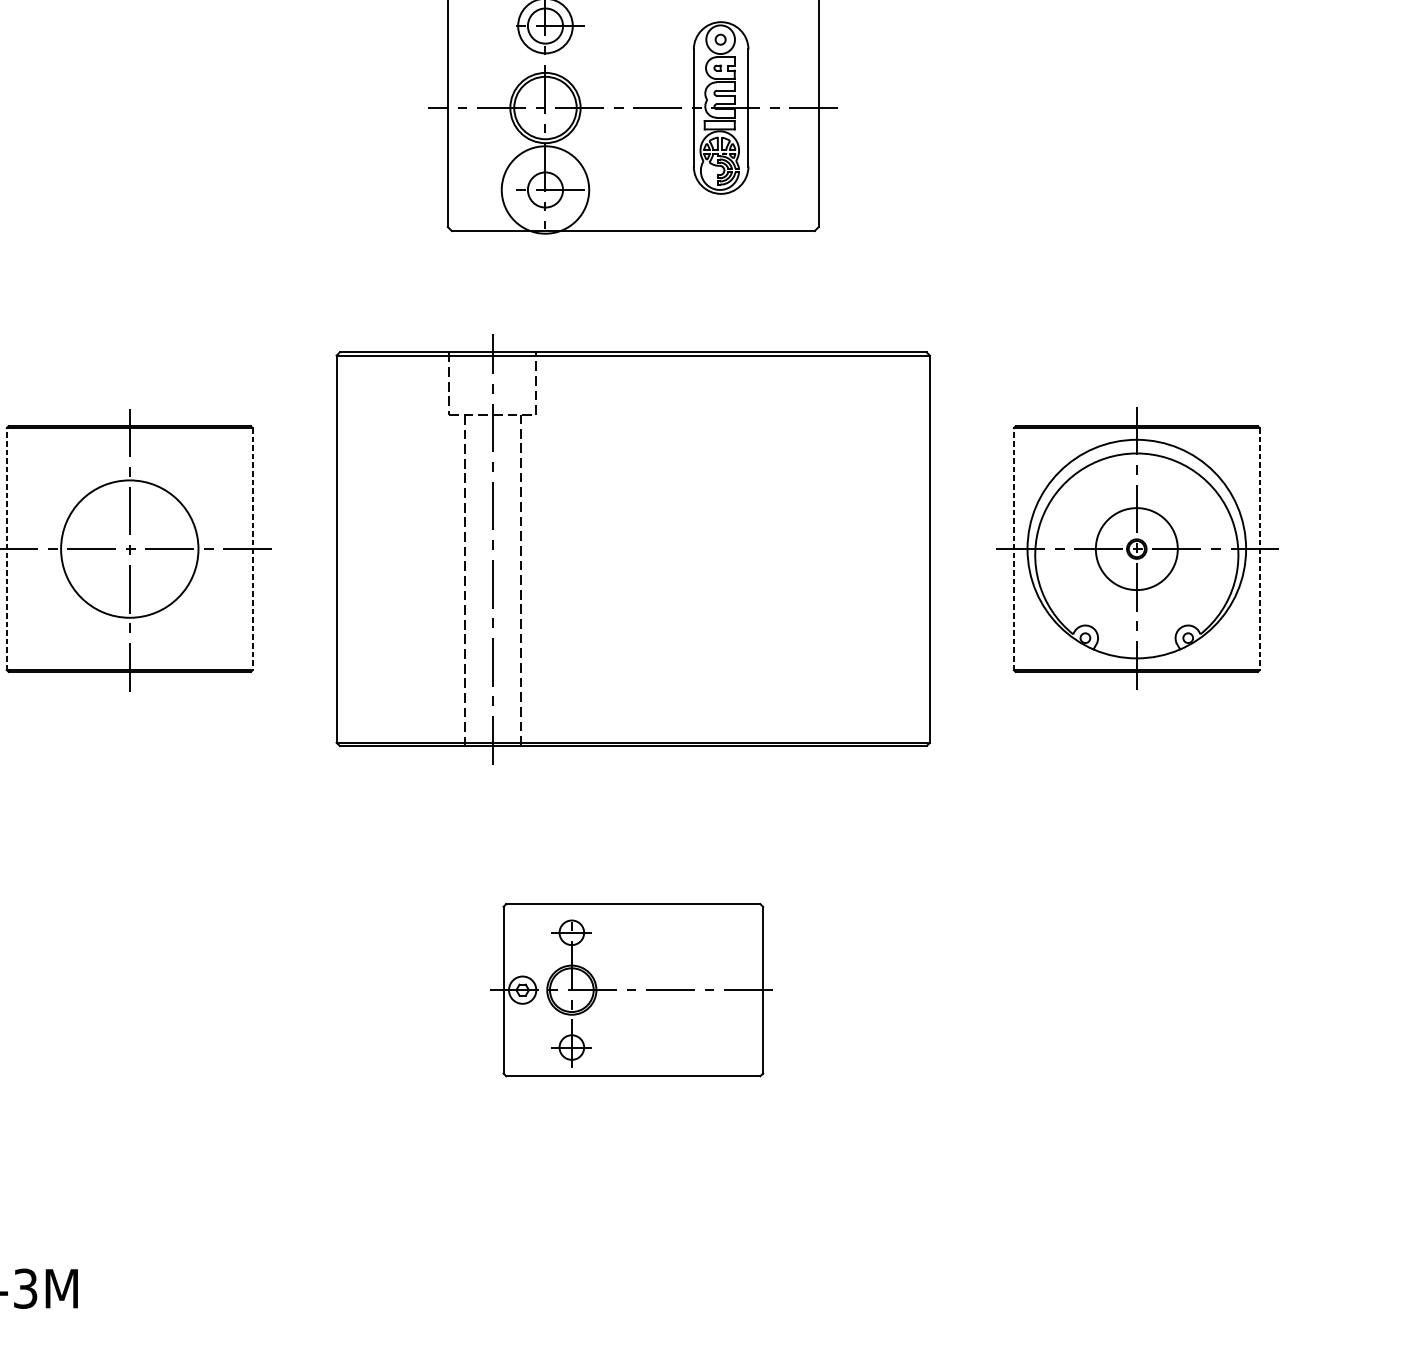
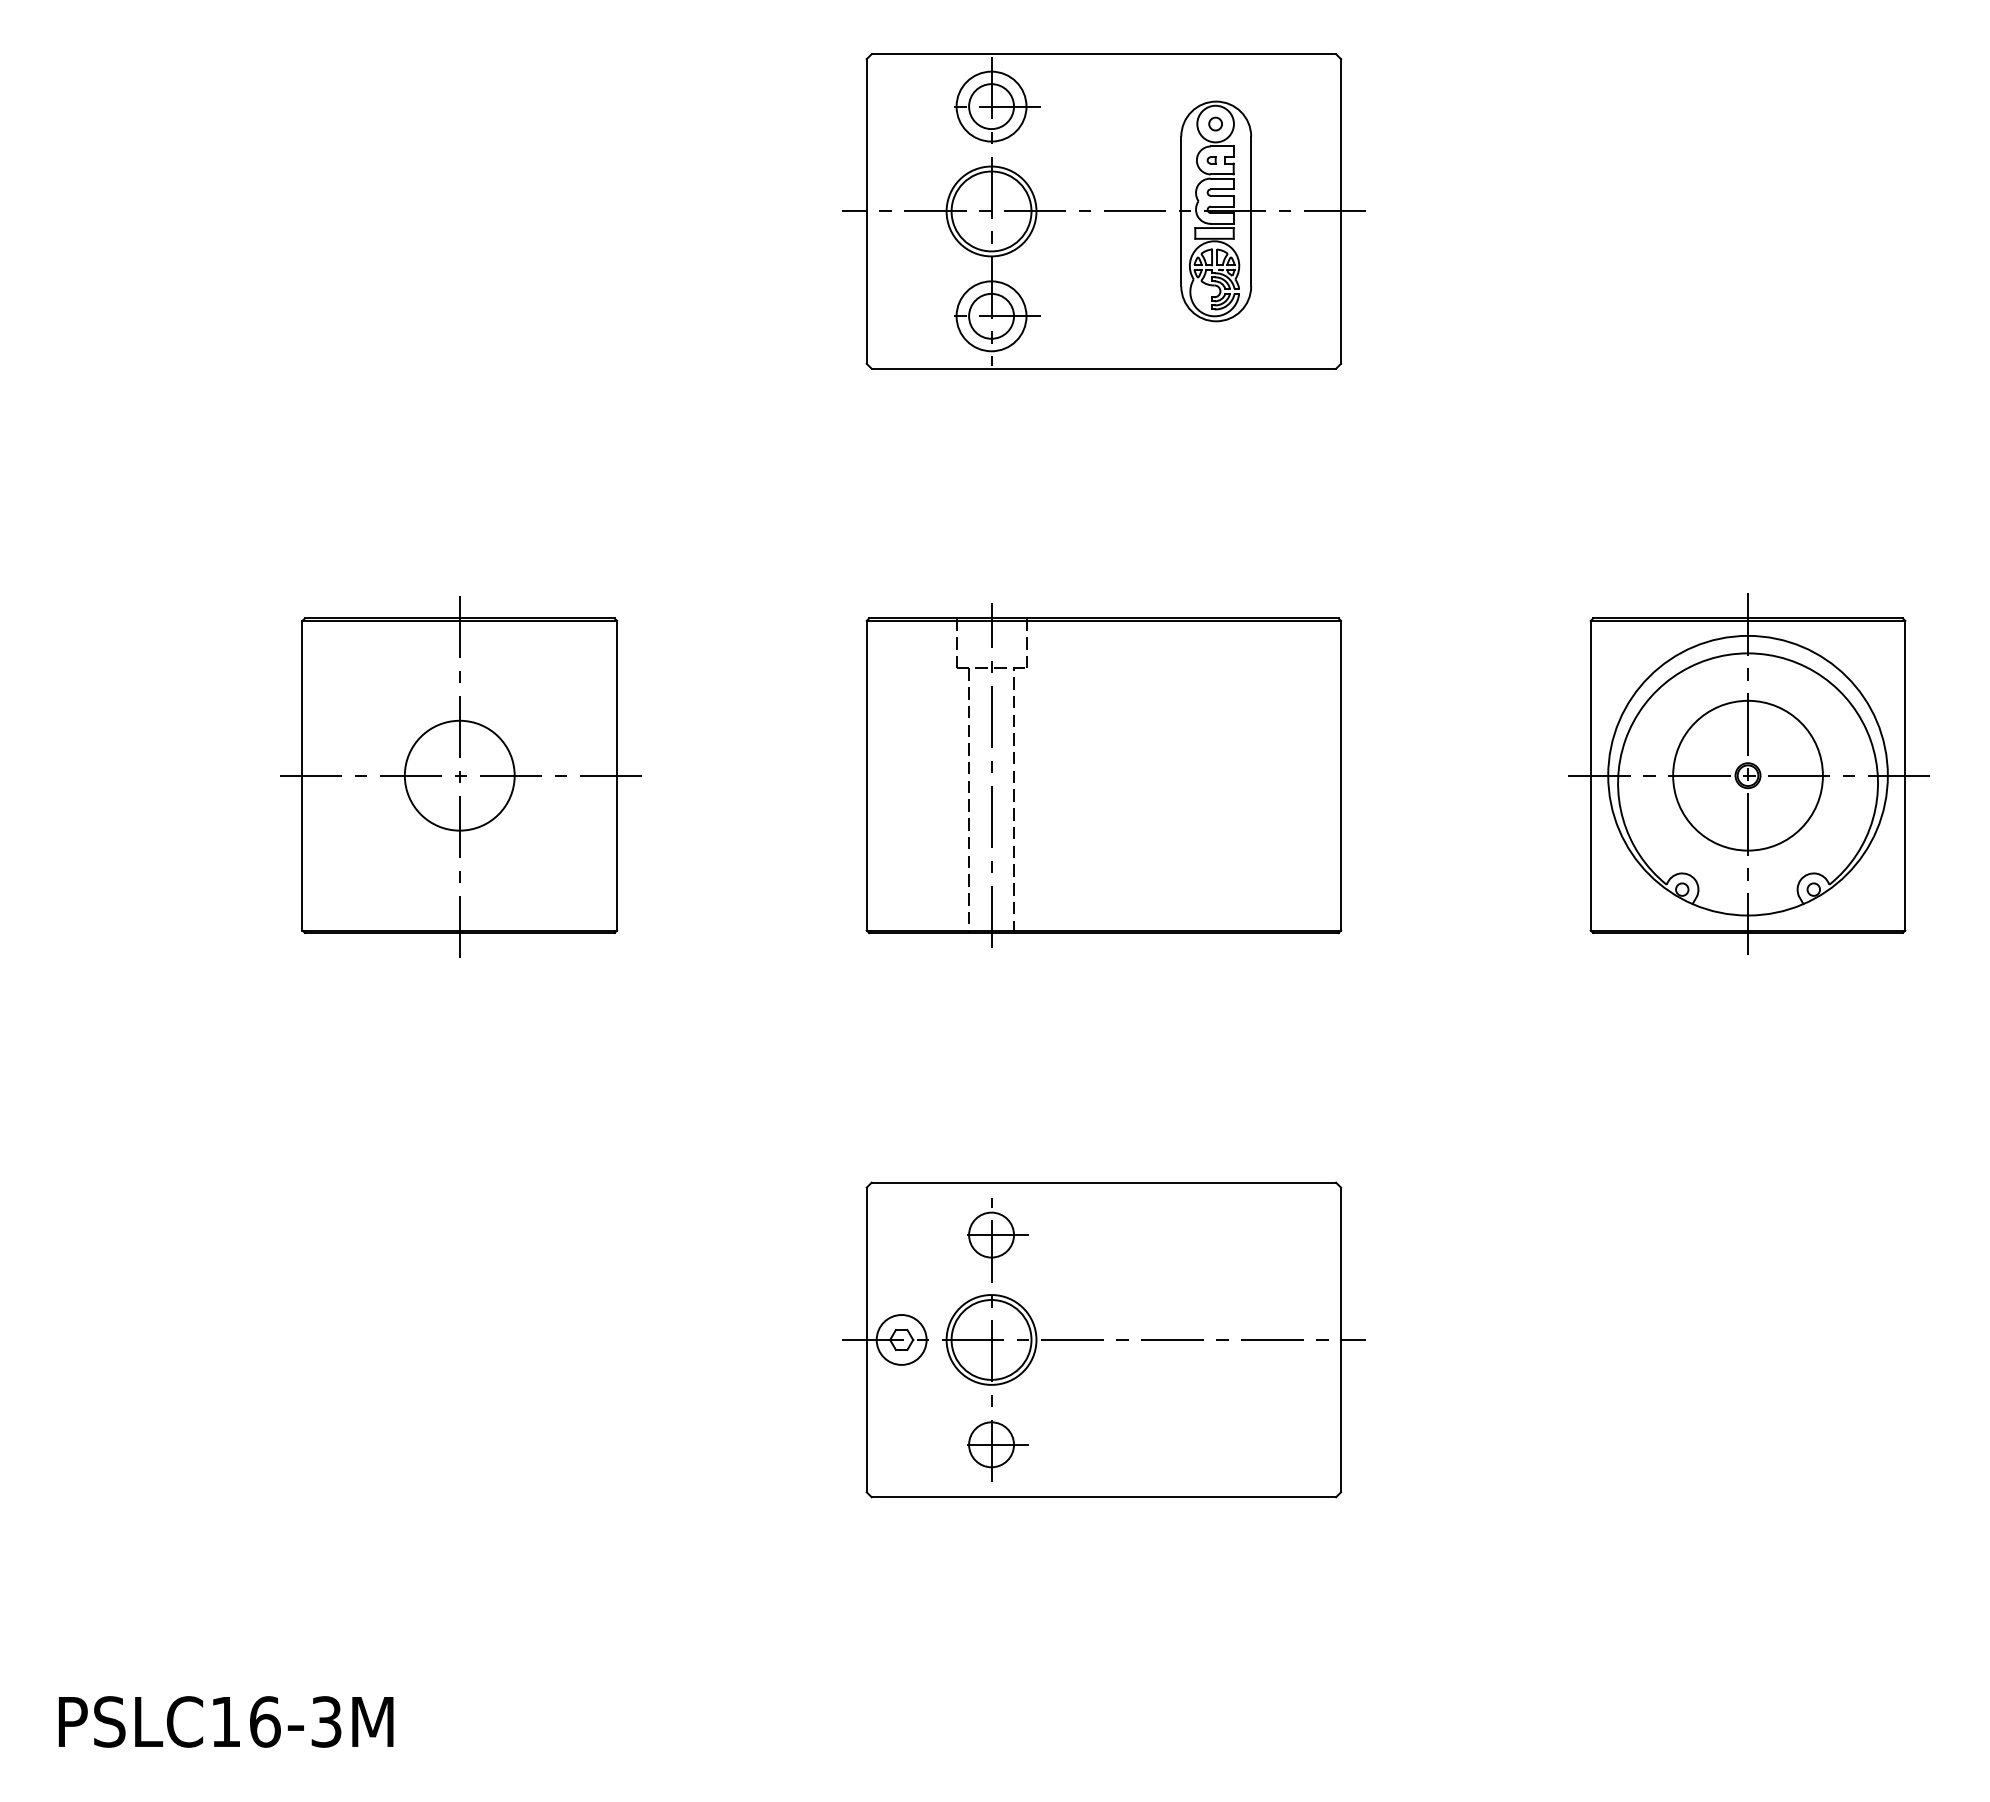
circle: (545, 190) -> (991, 316), size x0.62
line: (6, 548) -> (302, 775), dashed -> solid
circle: (129, 548) -> (459, 775), size x0.62
line: (253, 548) -> (617, 775), dashed -> solid
part: (632, 548) -> (1103, 775), size x0.62
line: (1013, 548) -> (1590, 775), dashed -> solid
circle: (1136, 548) -> (1747, 775), size x1.43
line: (1259, 548) -> (1905, 775), dashed -> solid
part: (632, 989) -> (1103, 1339), size x1.43

